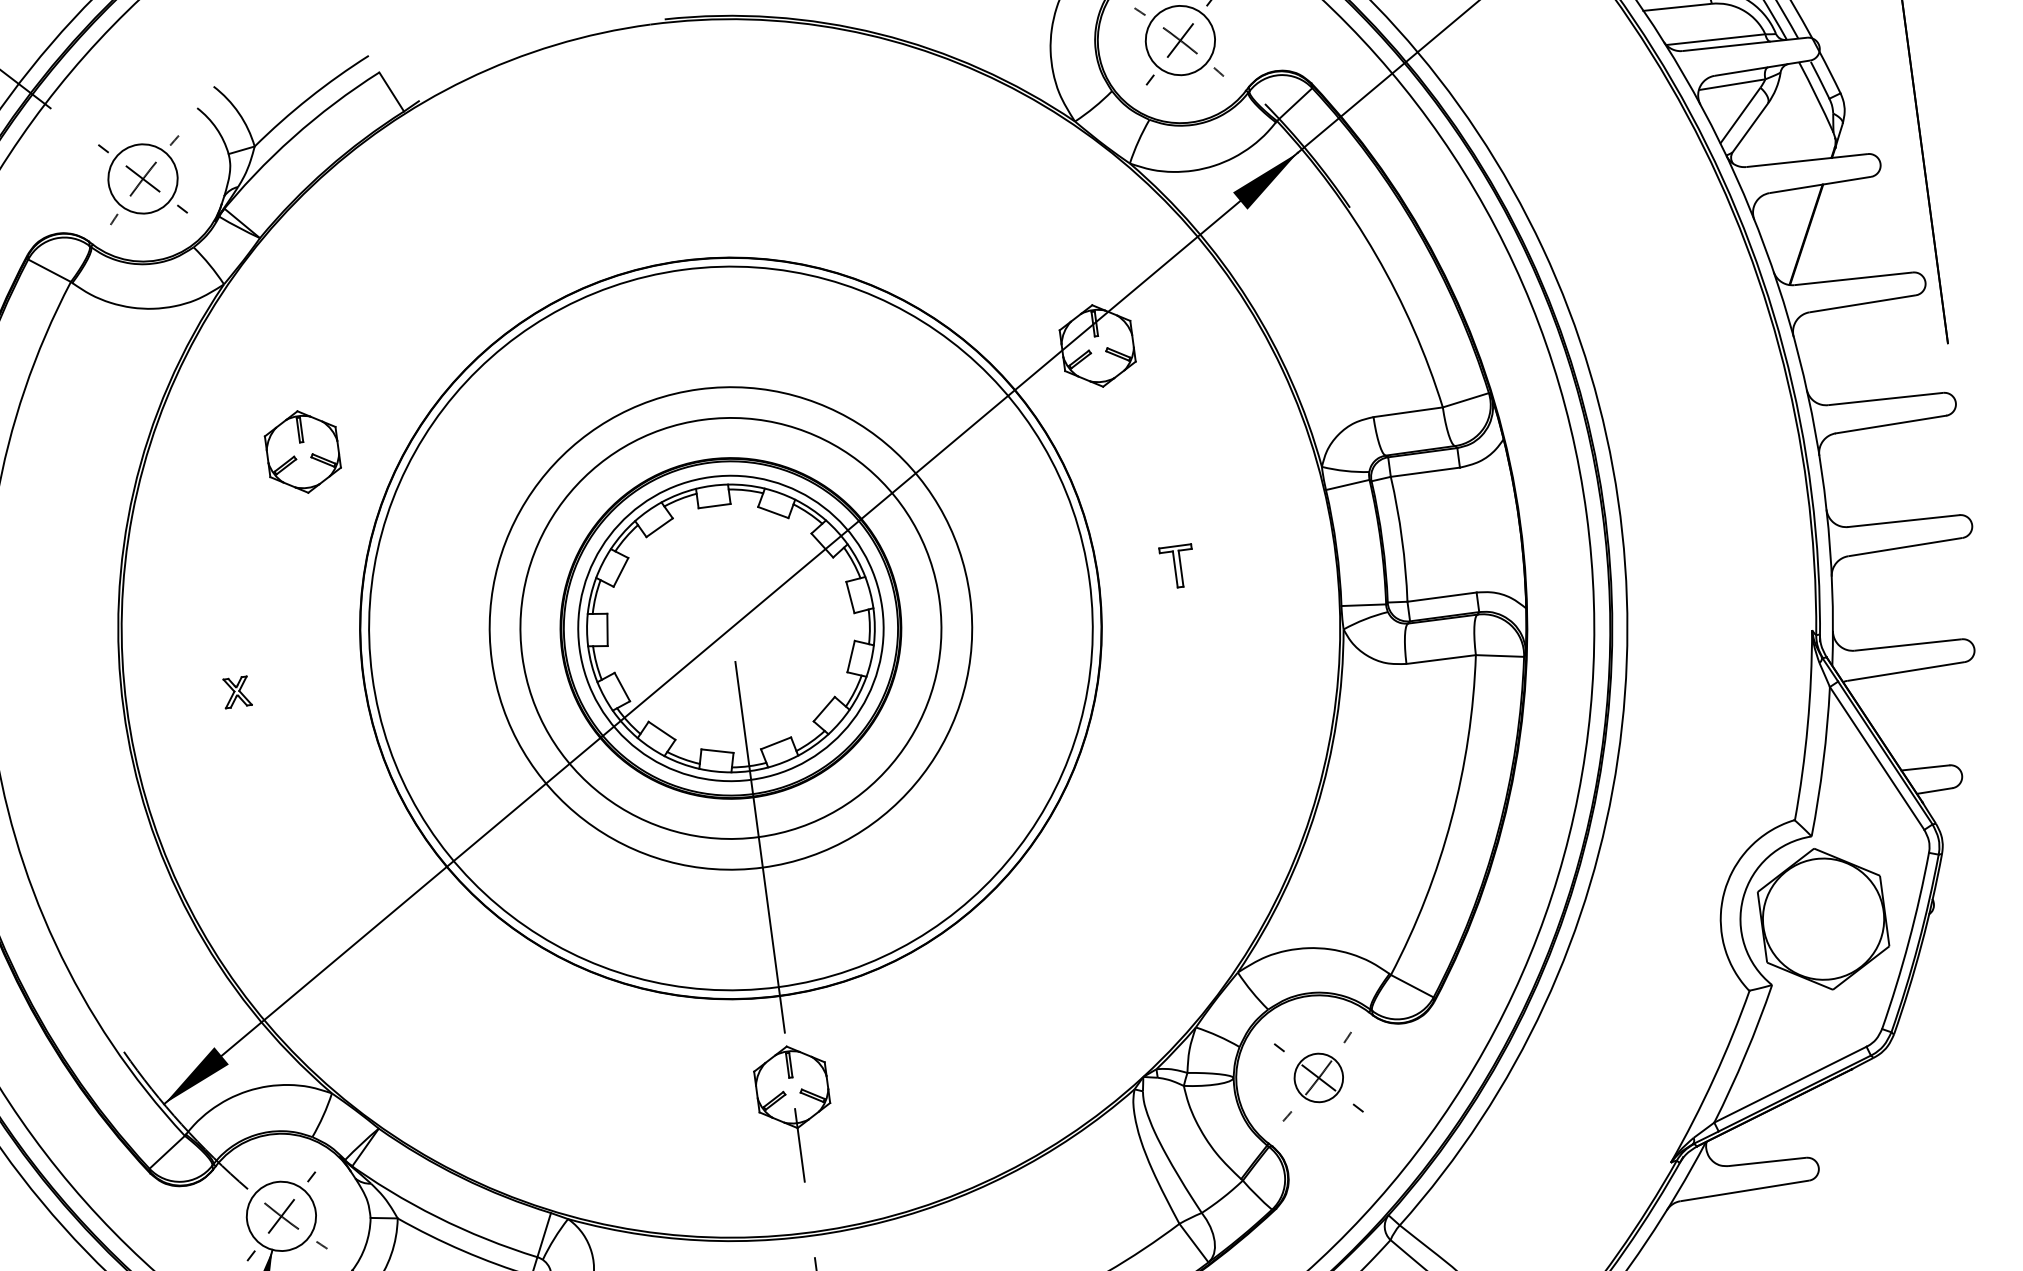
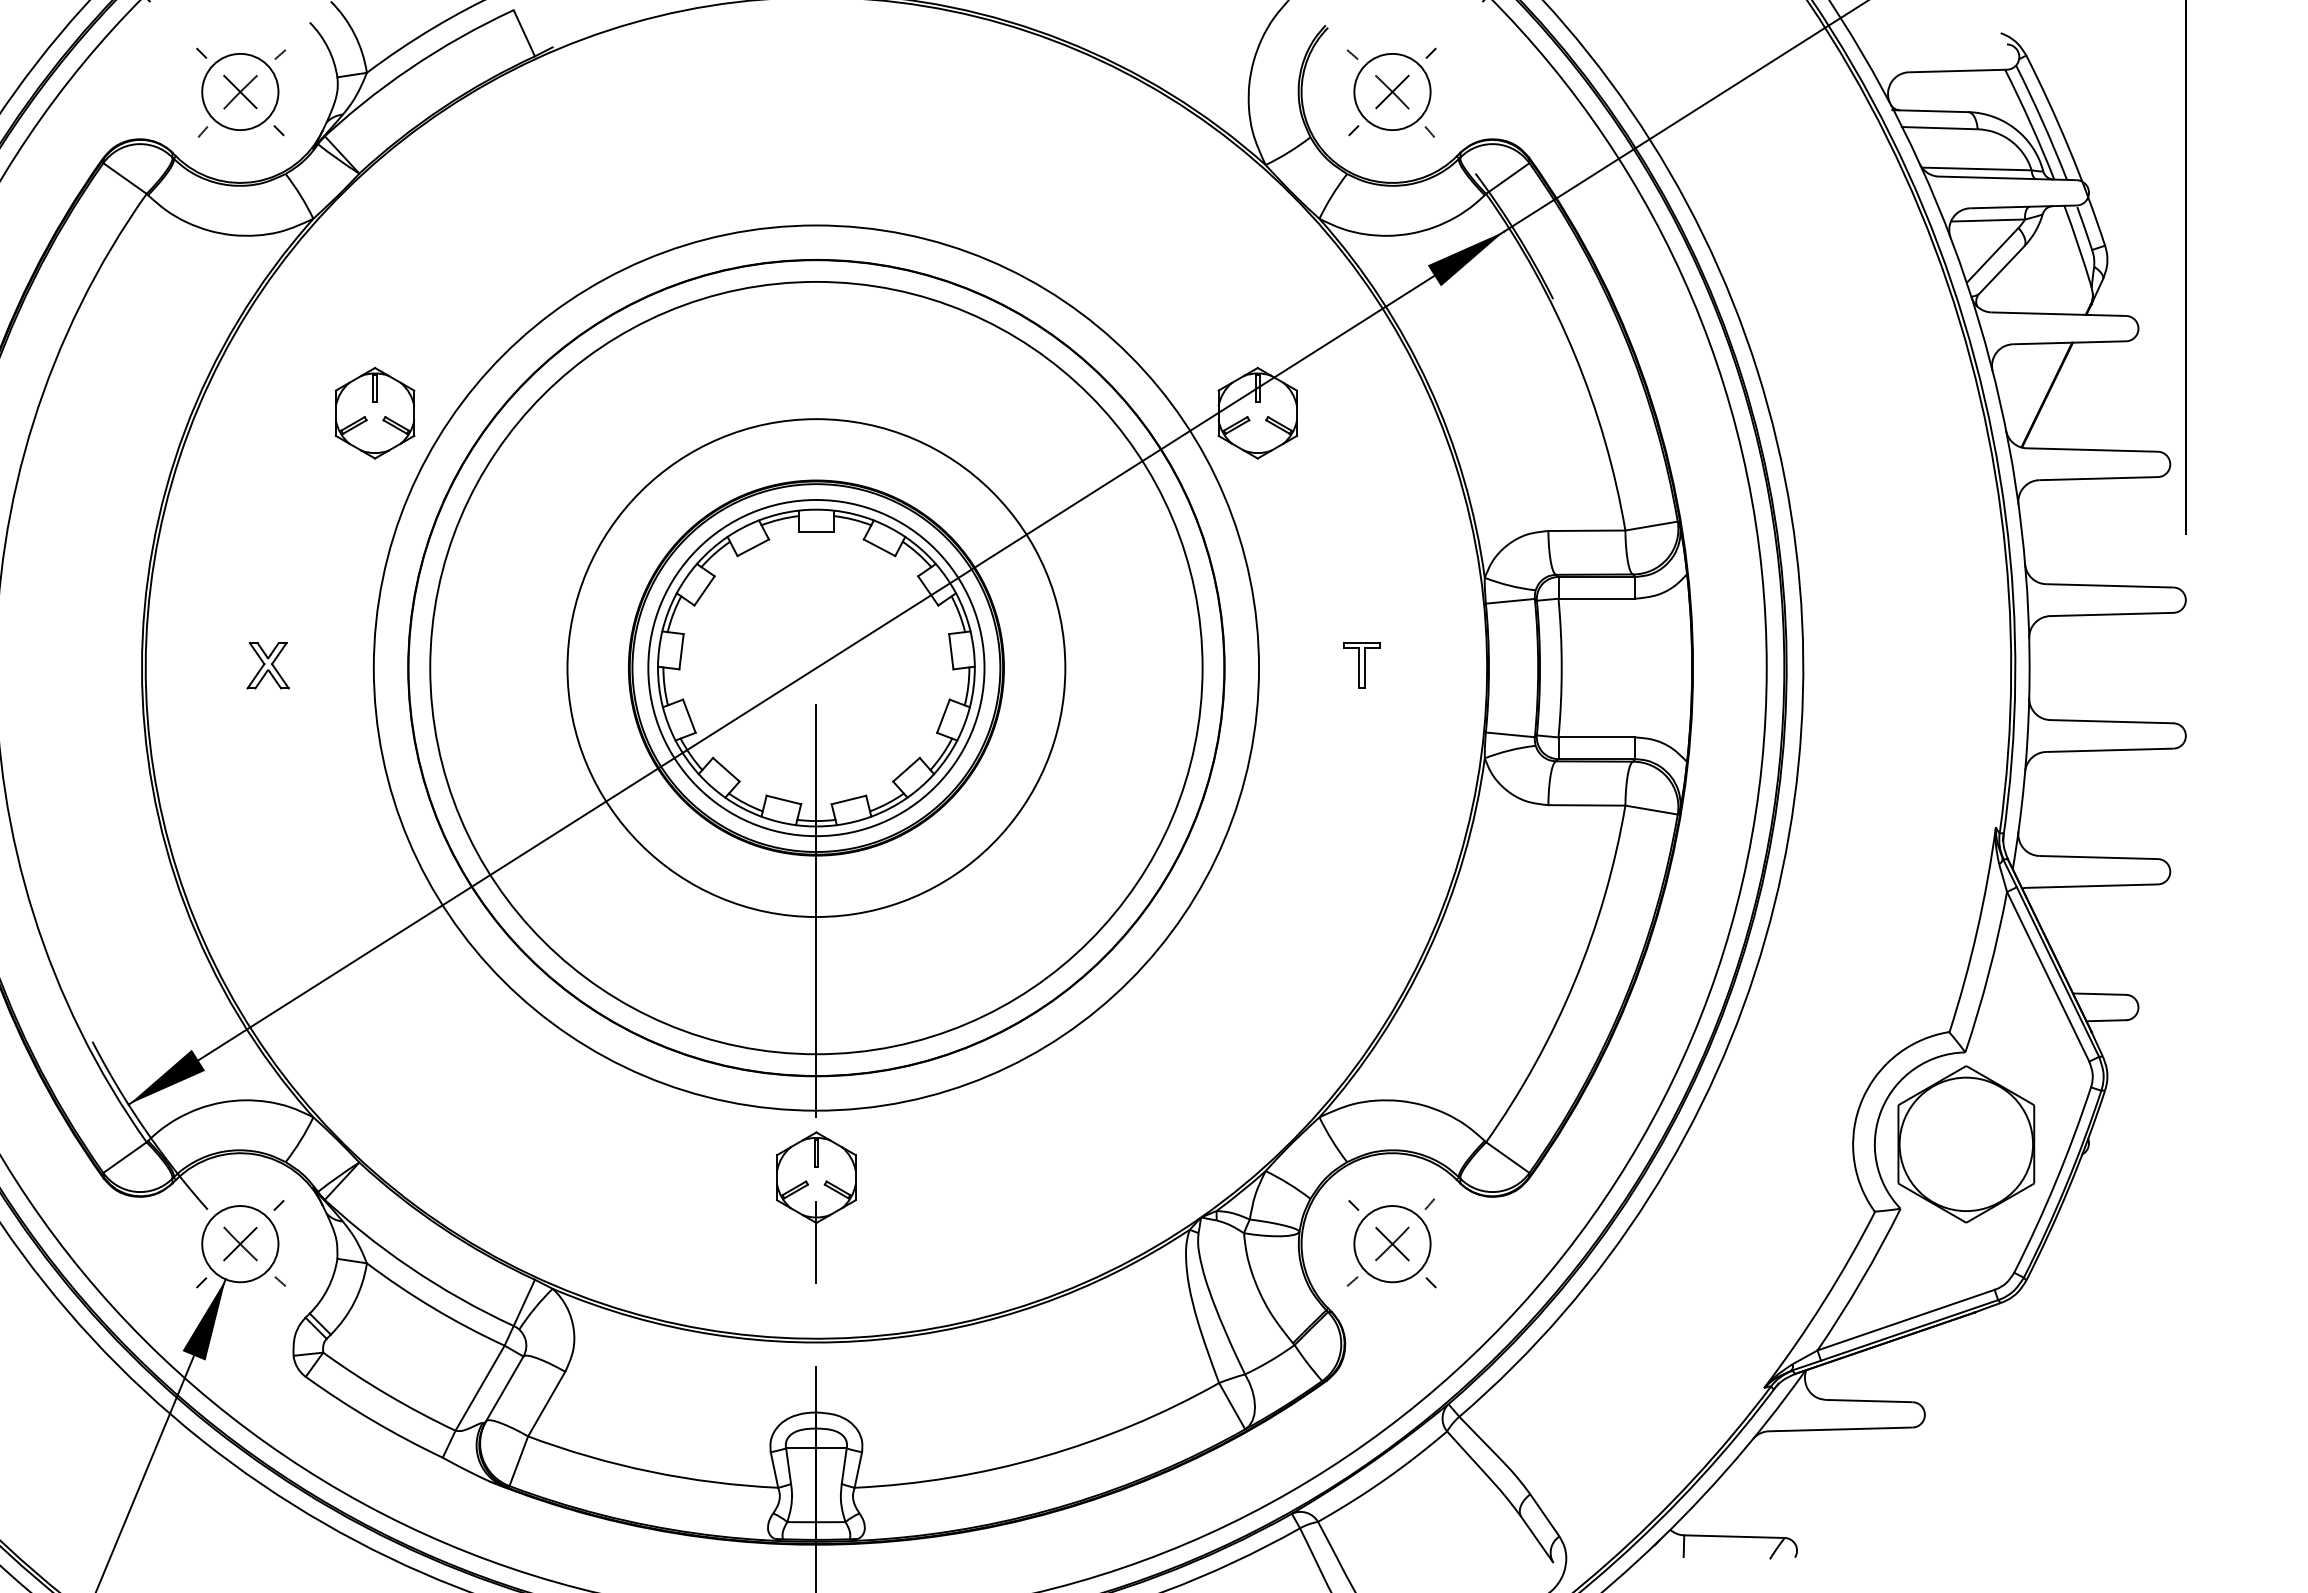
part: (1177, 566) -> (1361, 665), moved
circle: (730, 627) -> (816, 667), size x1.67
circle: (730, 627) -> (816, 667), size x1.67
circle: (731, 628) -> (816, 668), size x0.62
part: (236, 692) -> (267, 665), size x1.43
circle: (1318, 1078) -> (1392, 1244), size x1.43

